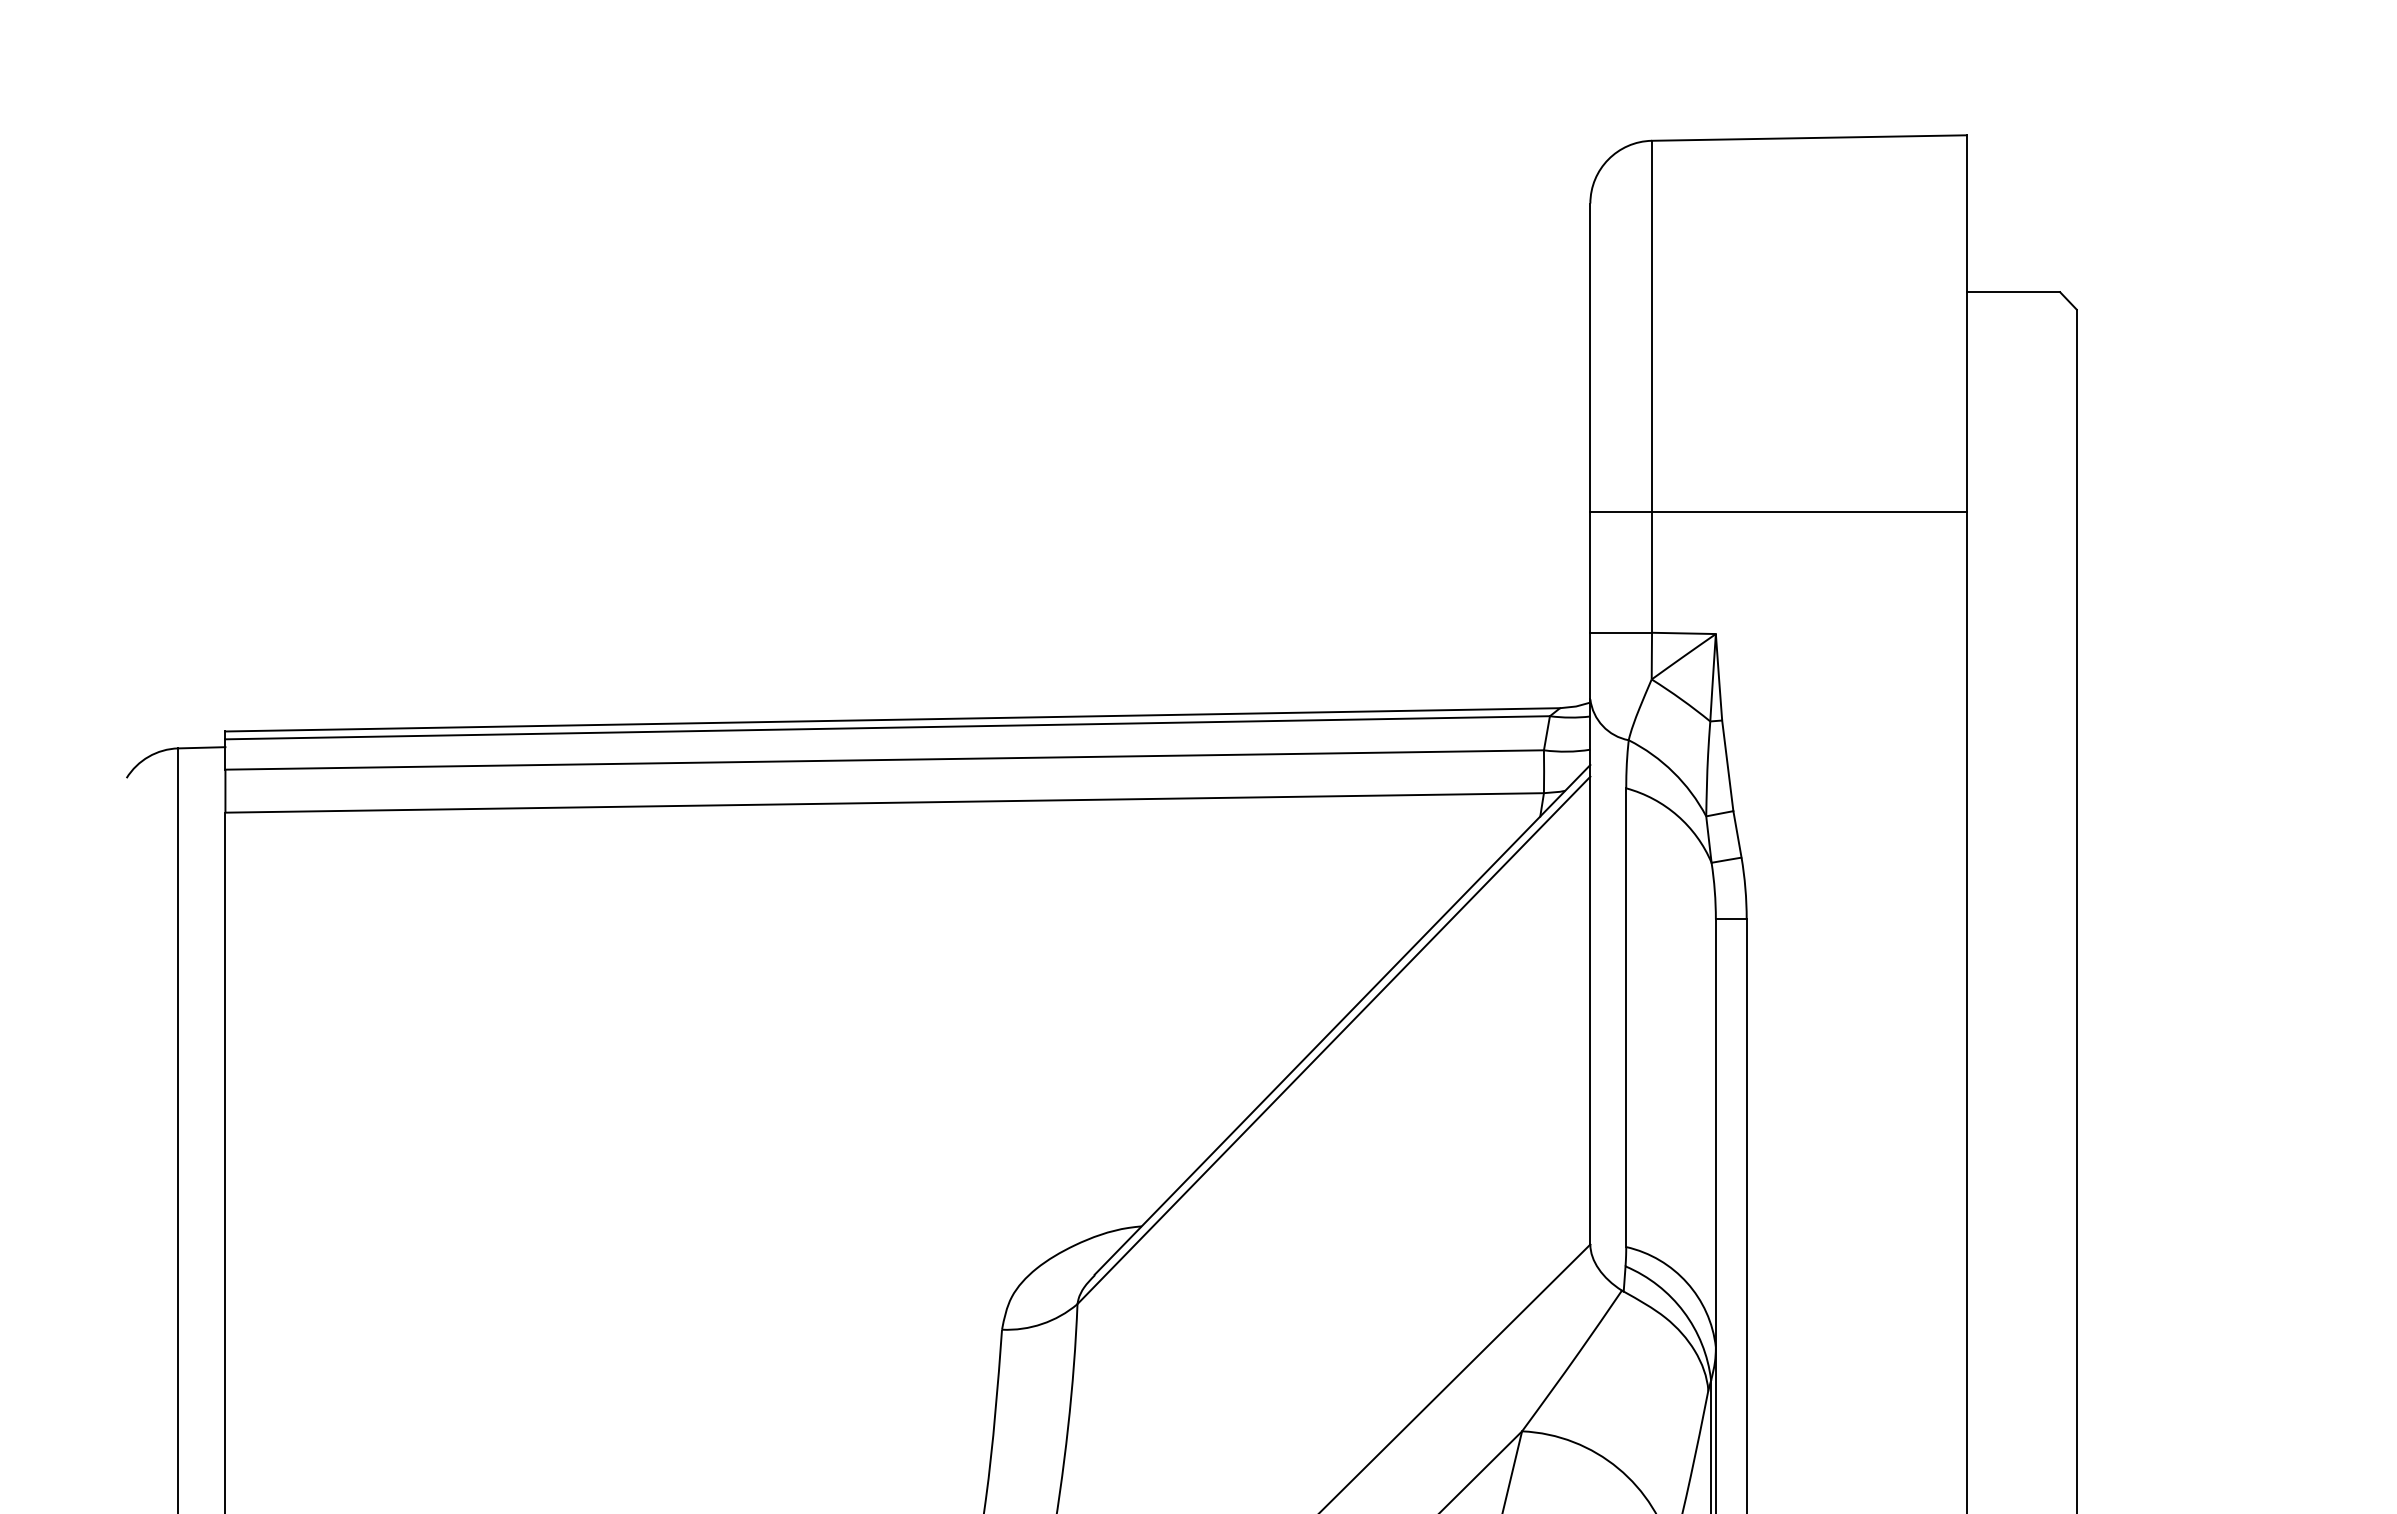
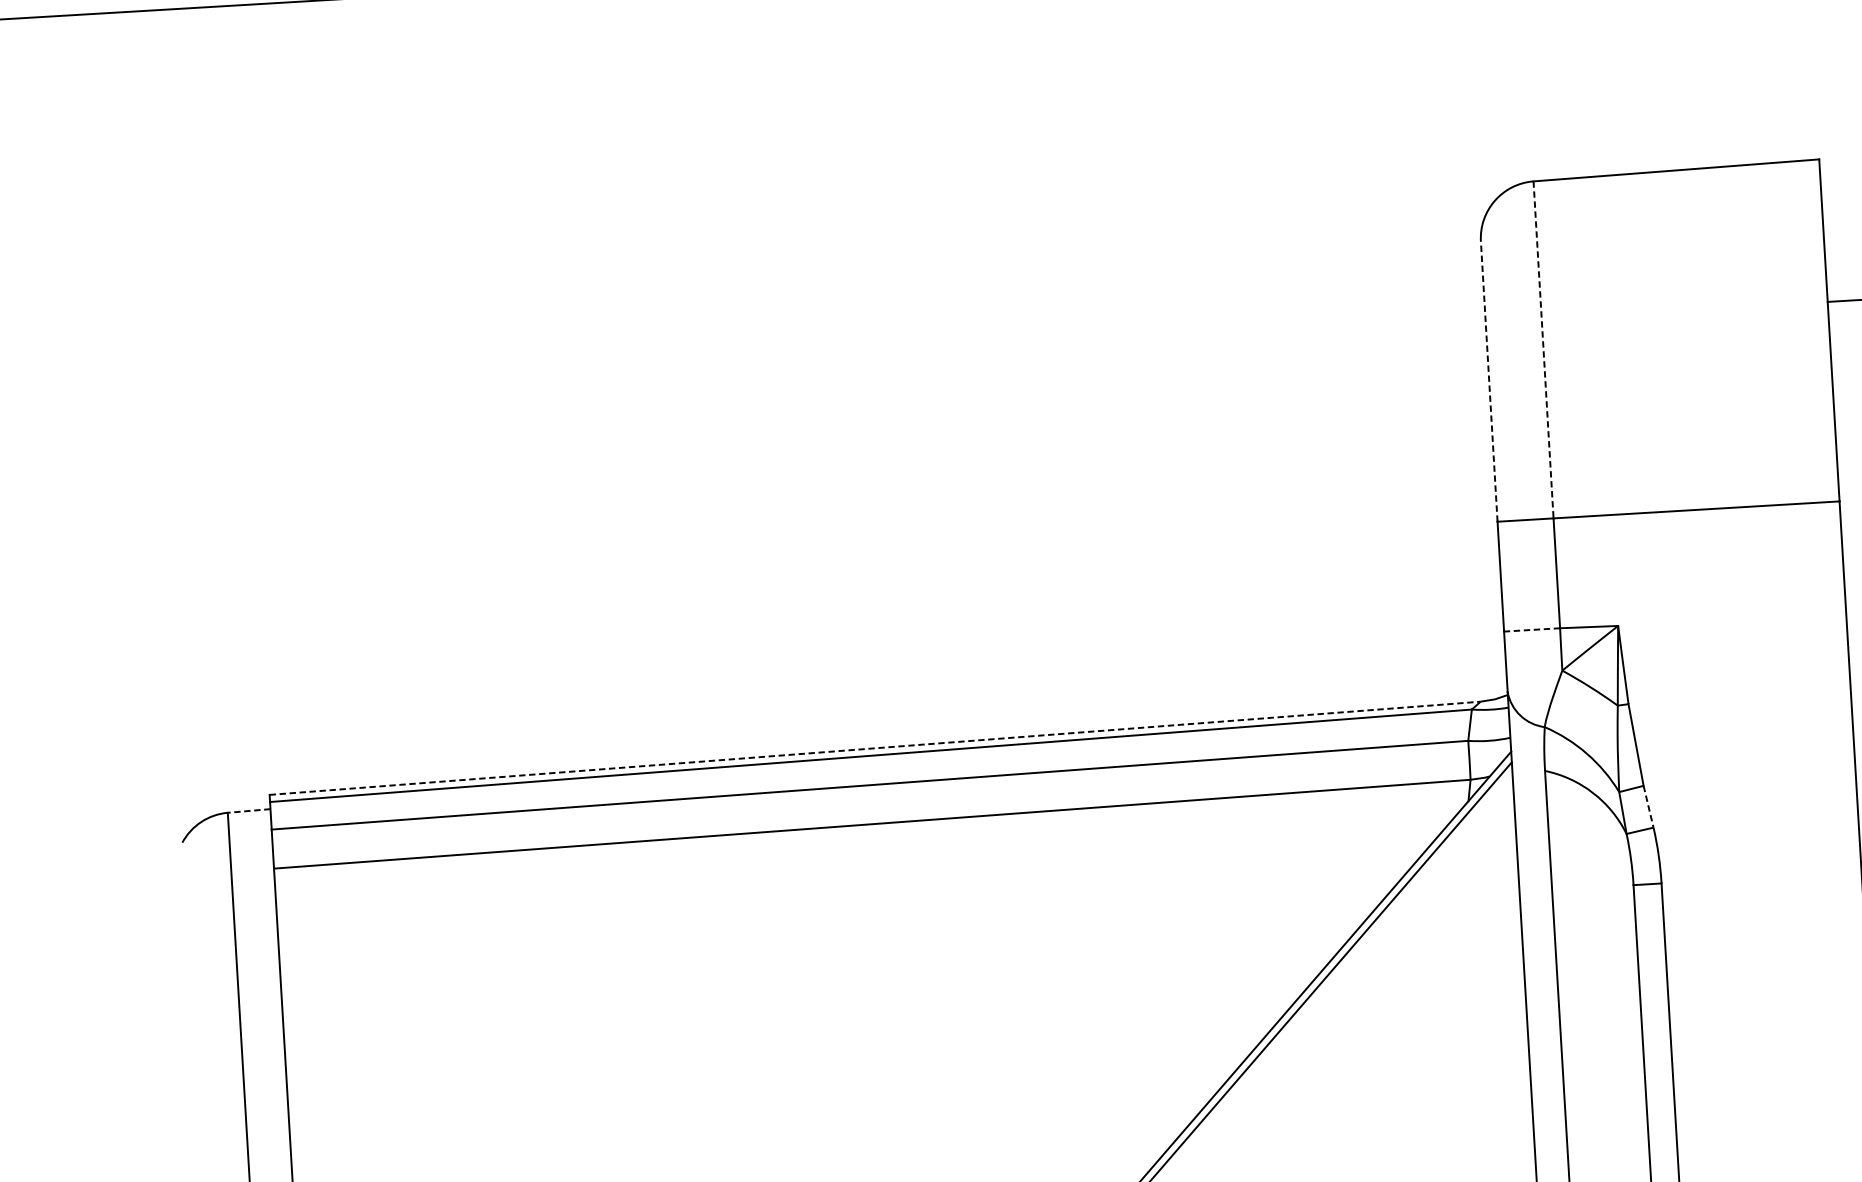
line: (1652, 326) -> (1543, 350), solid -> dashed
line: (1590, 357) -> (1489, 381), solid -> dashed
line: (1621, 632) -> (1532, 629), solid -> dashed
line: (893, 719) -> (875, 747), solid -> dashed
line: (201, 747) -> (248, 810), solid -> dashed
line: (1737, 834) -> (1648, 806), solid -> dashed

